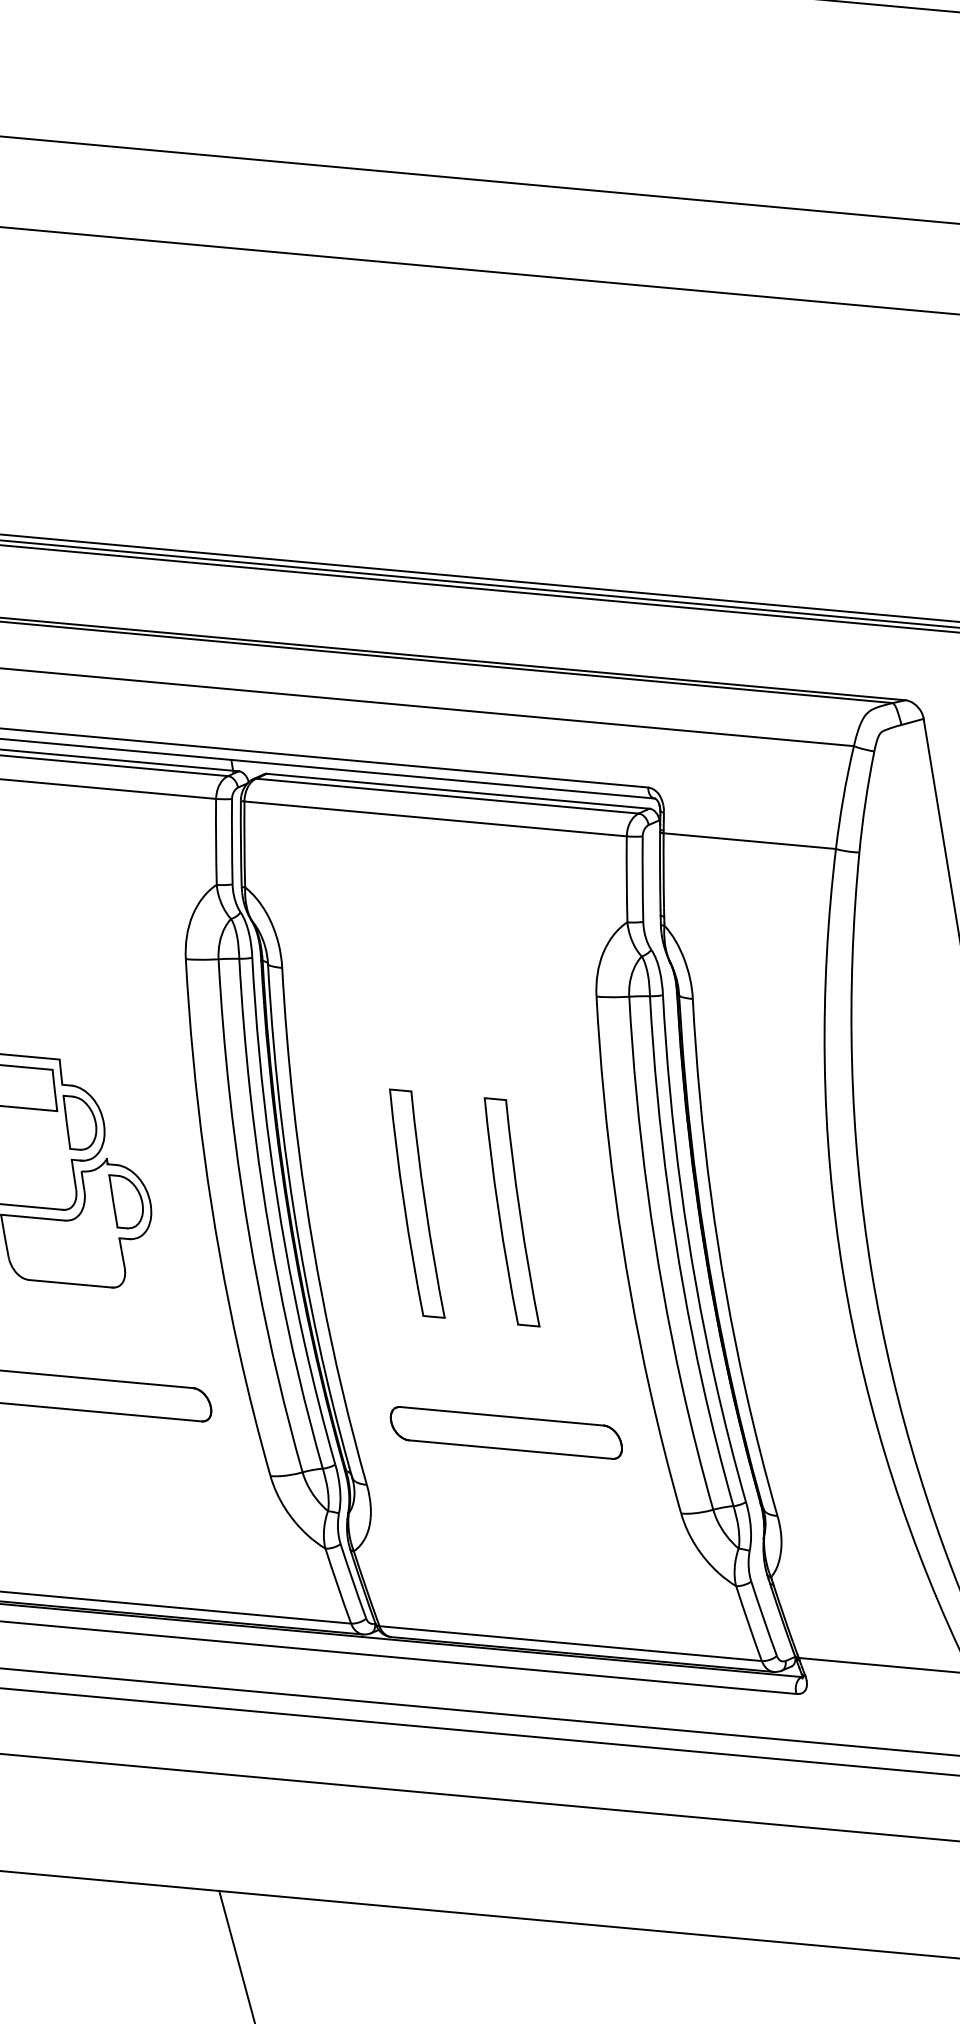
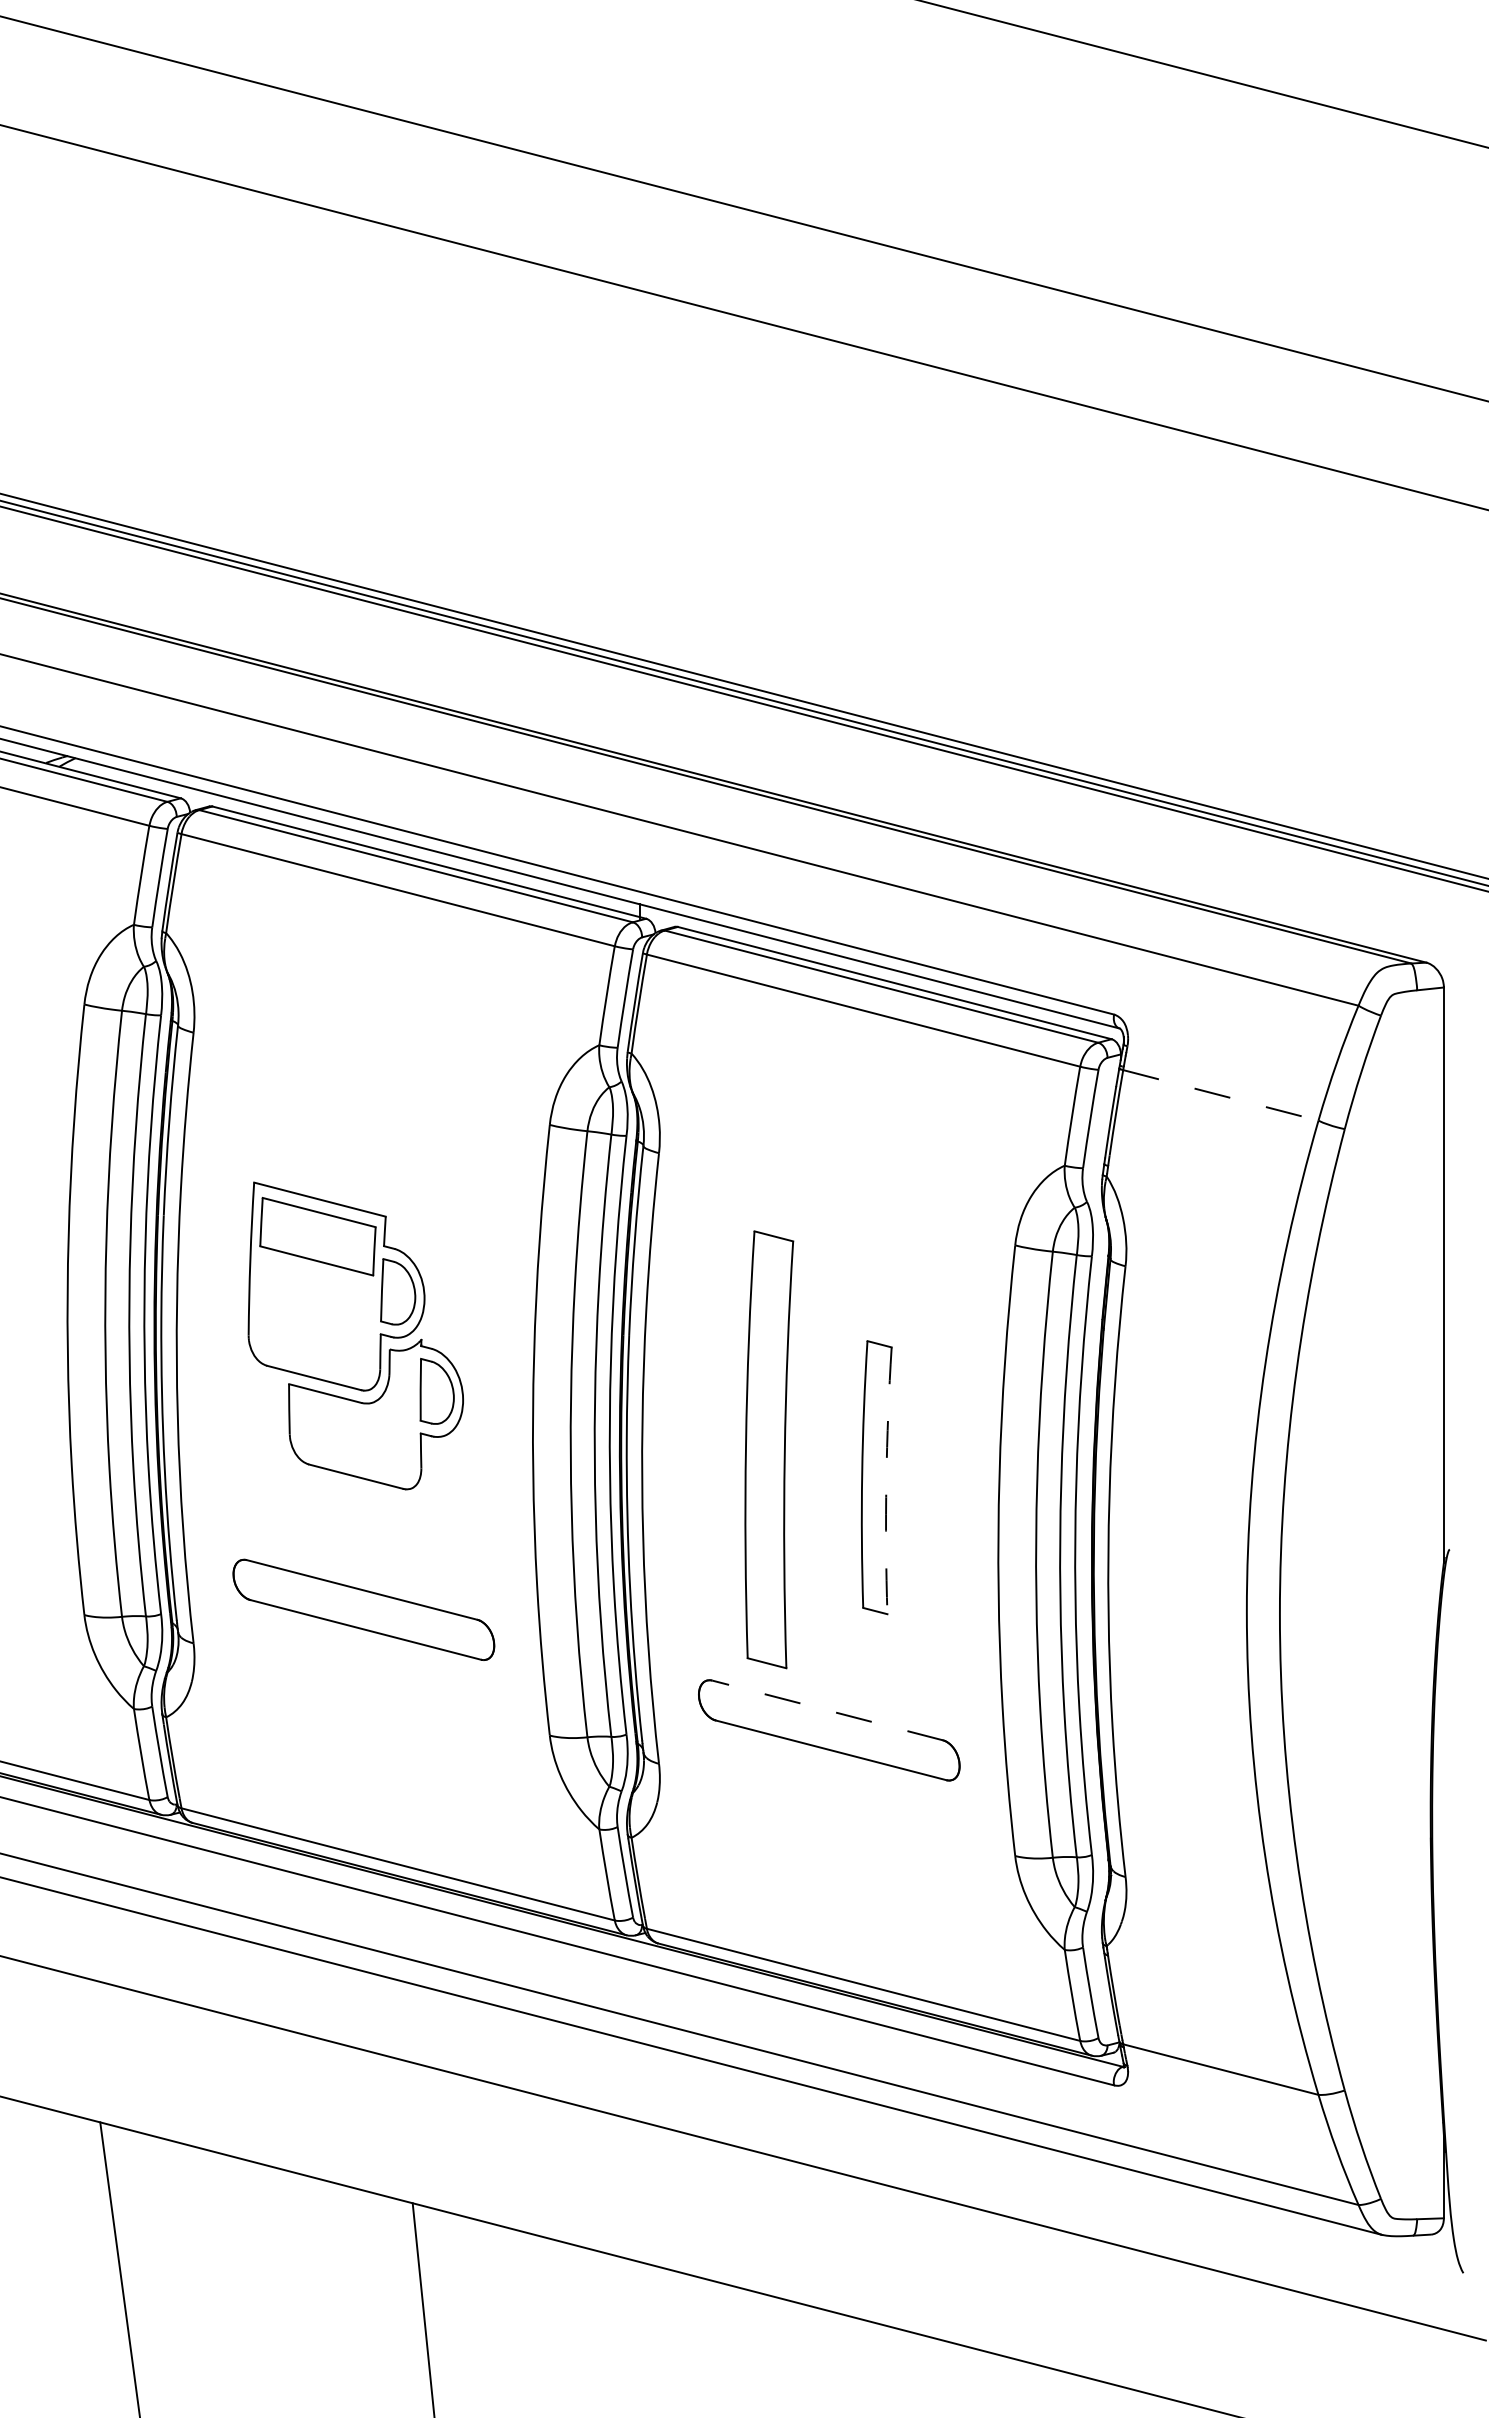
line: (749, 841) -> (1220, 1095), solid -> dashed
part: (416, 1203) -> (769, 1449), size x1.6
arc: (520, 1213) -> (886, 1480), solid -> dashed
line: (502, 1416) -> (827, 1710), solid -> dashed

